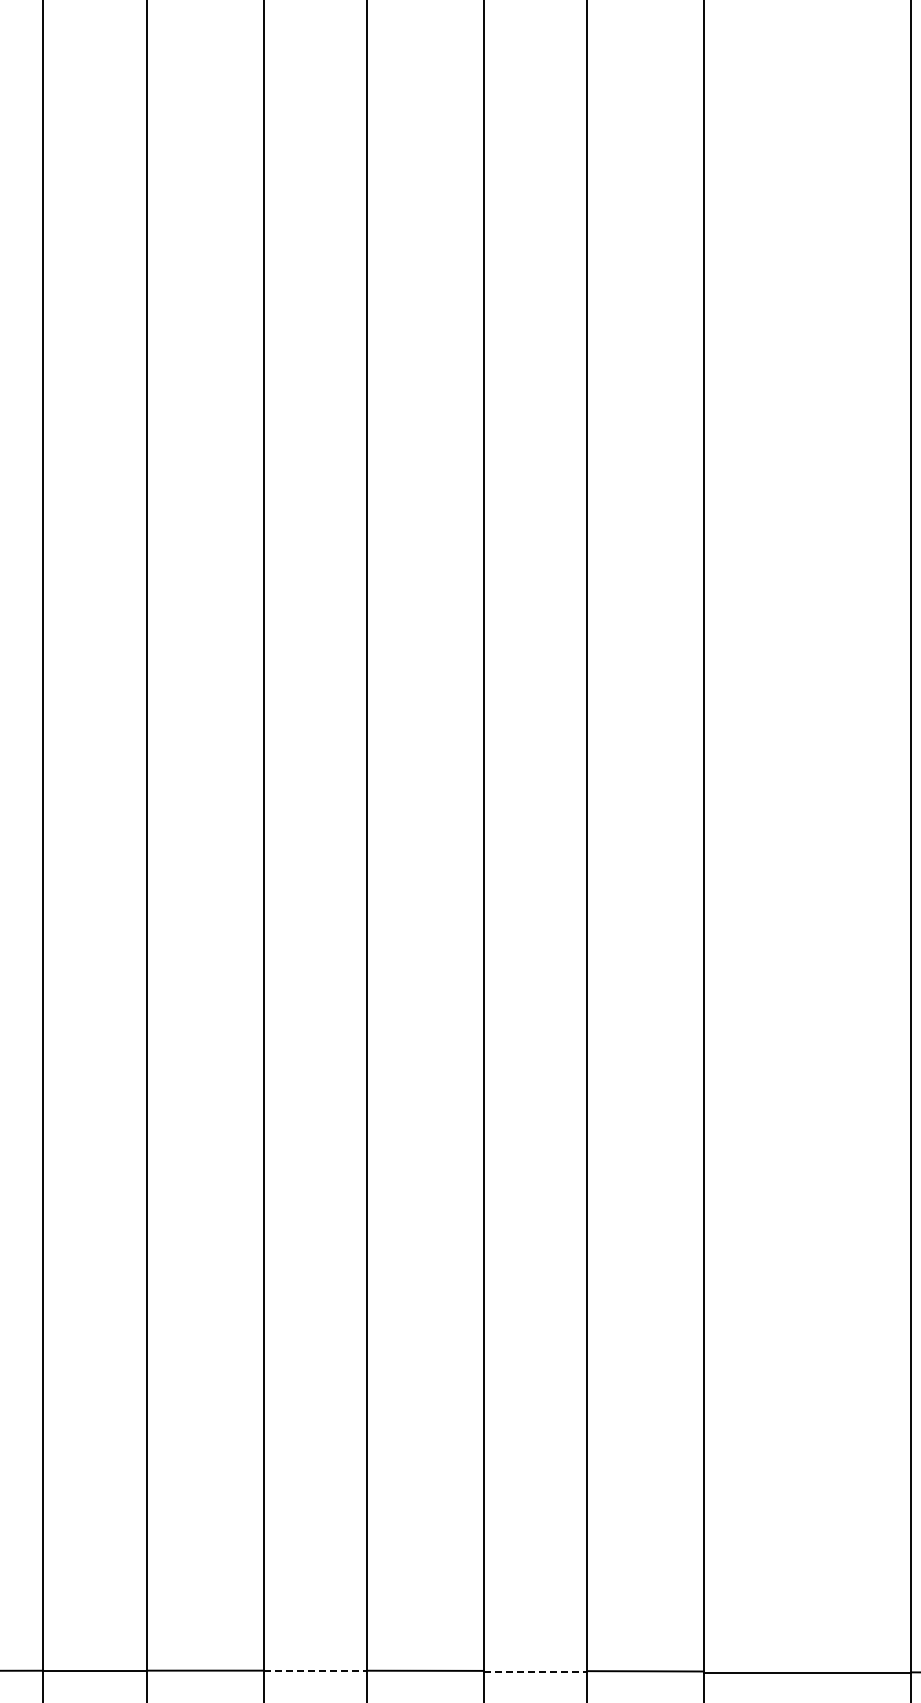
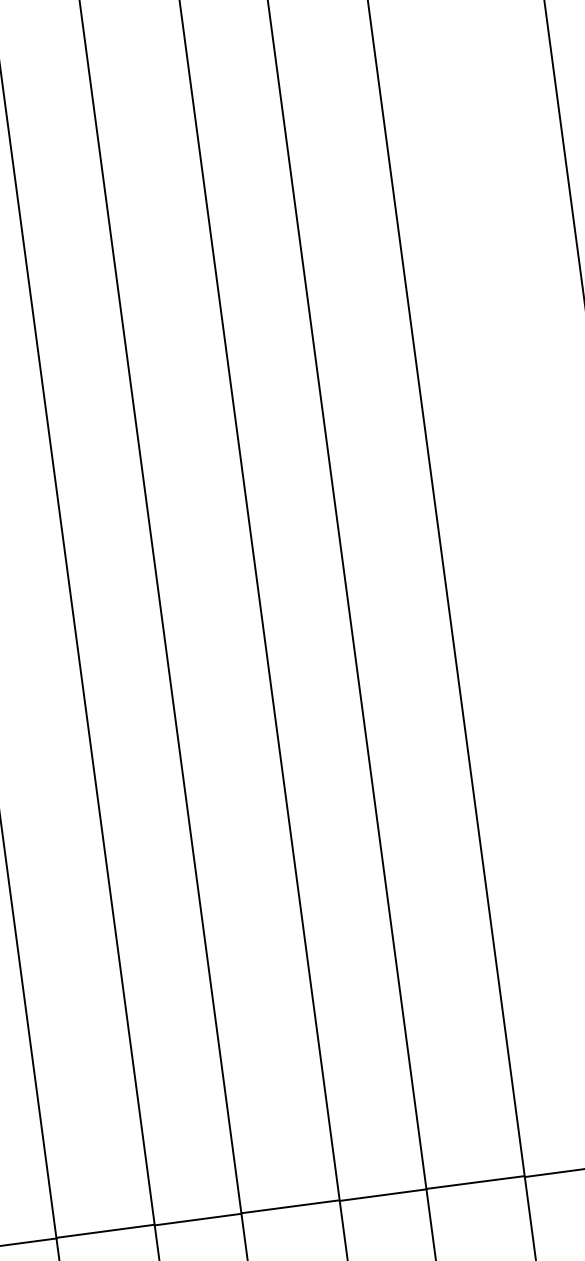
line: (315, 1671) -> (198, 1219), dashed -> solid
line: (535, 1671) -> (382, 1195), dashed -> solid

